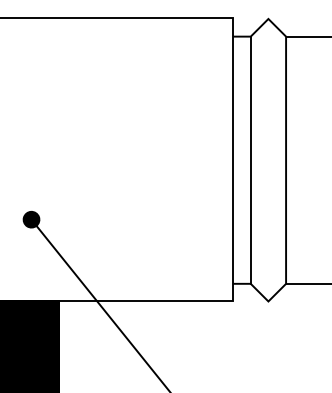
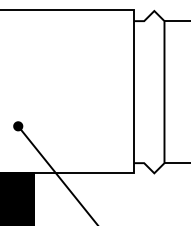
line: (251, 160) -> (144, 92), removed

